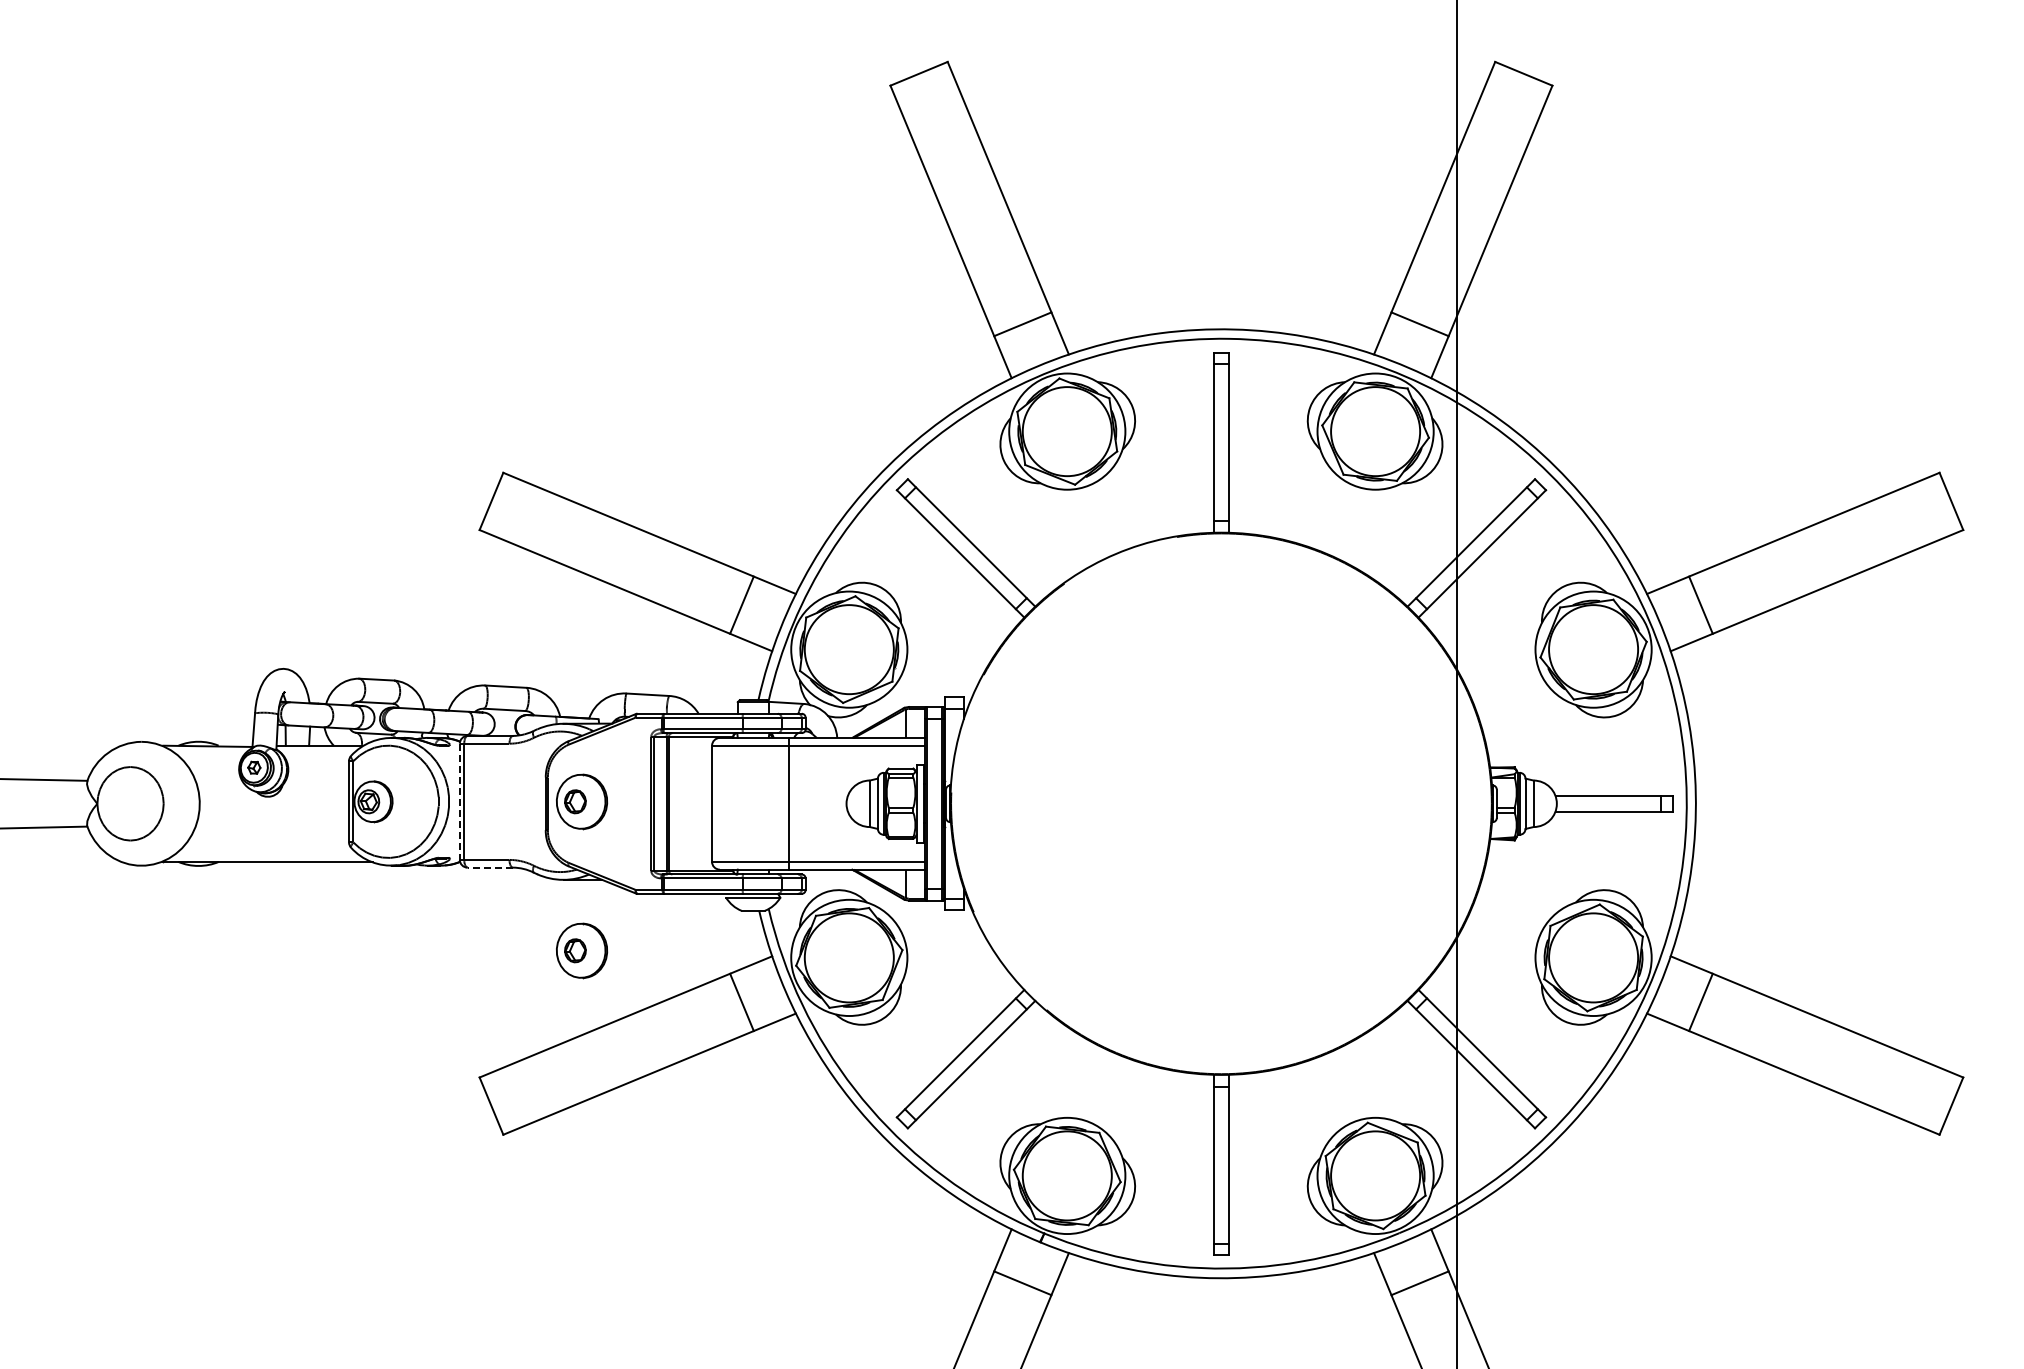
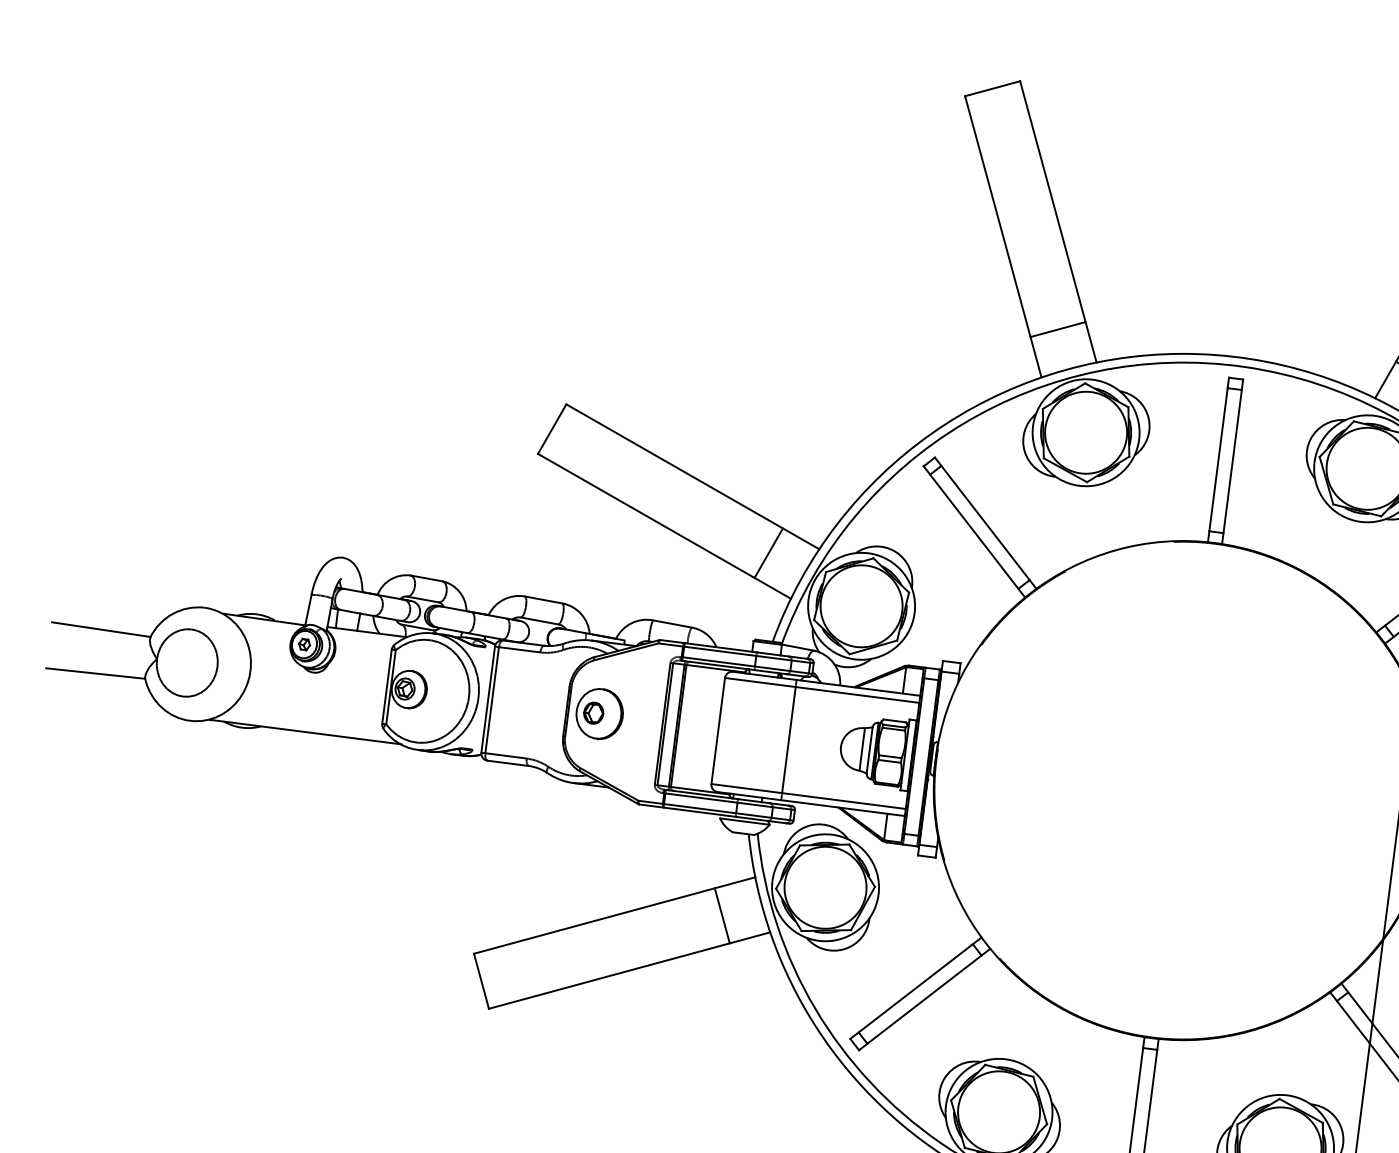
line: (459, 802) -> (487, 700), dashed -> solid
line: (490, 867) -> (508, 763), dashed -> solid
part: (582, 950) -> (582, 849), removed

